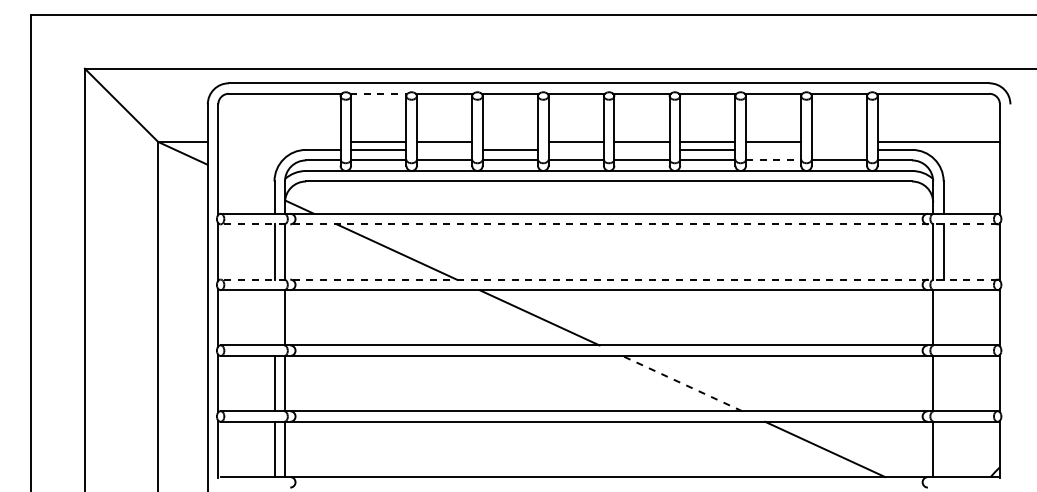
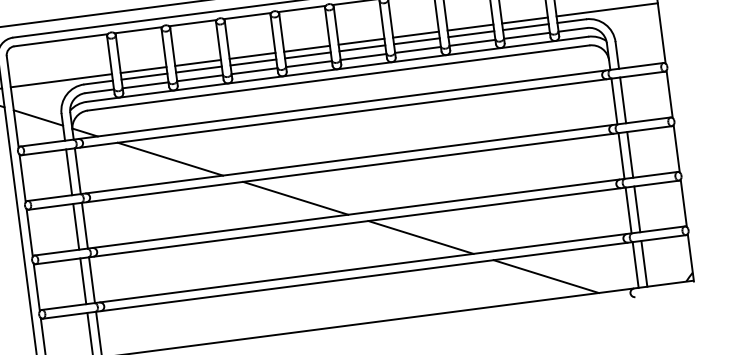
line: (378, 93) -> (138, 29), dashed -> solid
line: (279, 141) -> (61, 80), added
line: (510, 141) -> (252, 55), added
line: (839, 141) -> (525, 20), added
line: (444, 149) -> (198, 69), added
line: (575, 149) -> (307, 55), added
line: (641, 149) -> (361, 48), added
line: (773, 149) -> (471, 33), added
line: (839, 149) -> (525, 26), added
line: (773, 160) -> (472, 42), dashed -> solid
line: (246, 182) -> (38, 117), added
line: (609, 224) -> (343, 113), dashed -> solid
line: (609, 279) -> (349, 159), dashed -> solid
line: (274, 317) -> (76, 226), added
line: (943, 317) -> (630, 154), added
line: (681, 383) -> (420, 237), dashed -> solid
line: (943, 383) -> (637, 209), added
line: (943, 449) -> (644, 263), added

